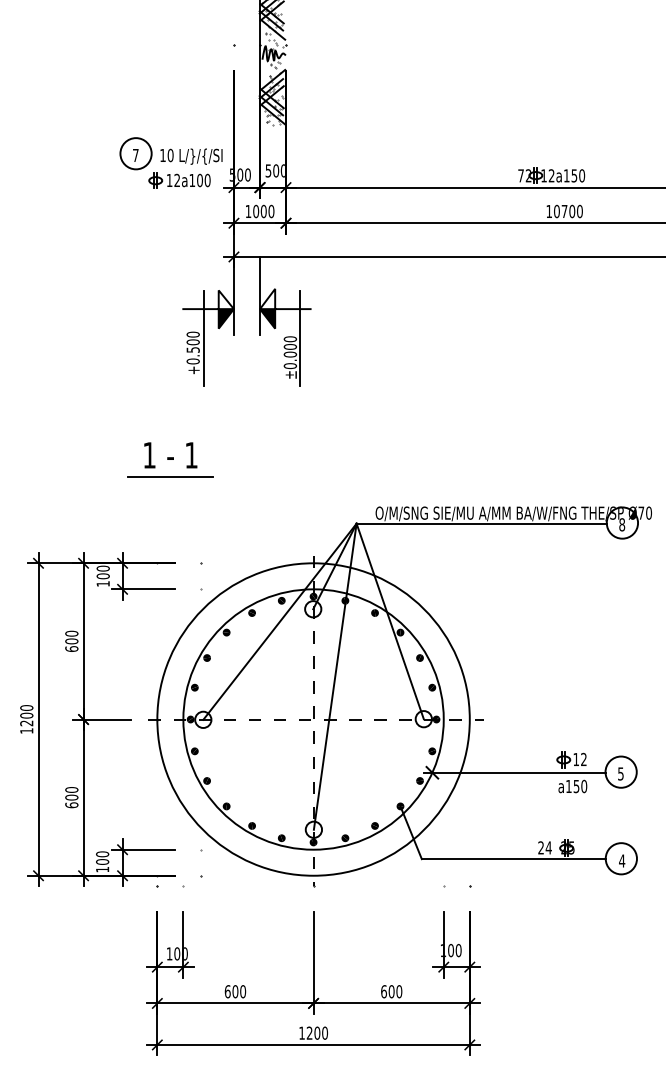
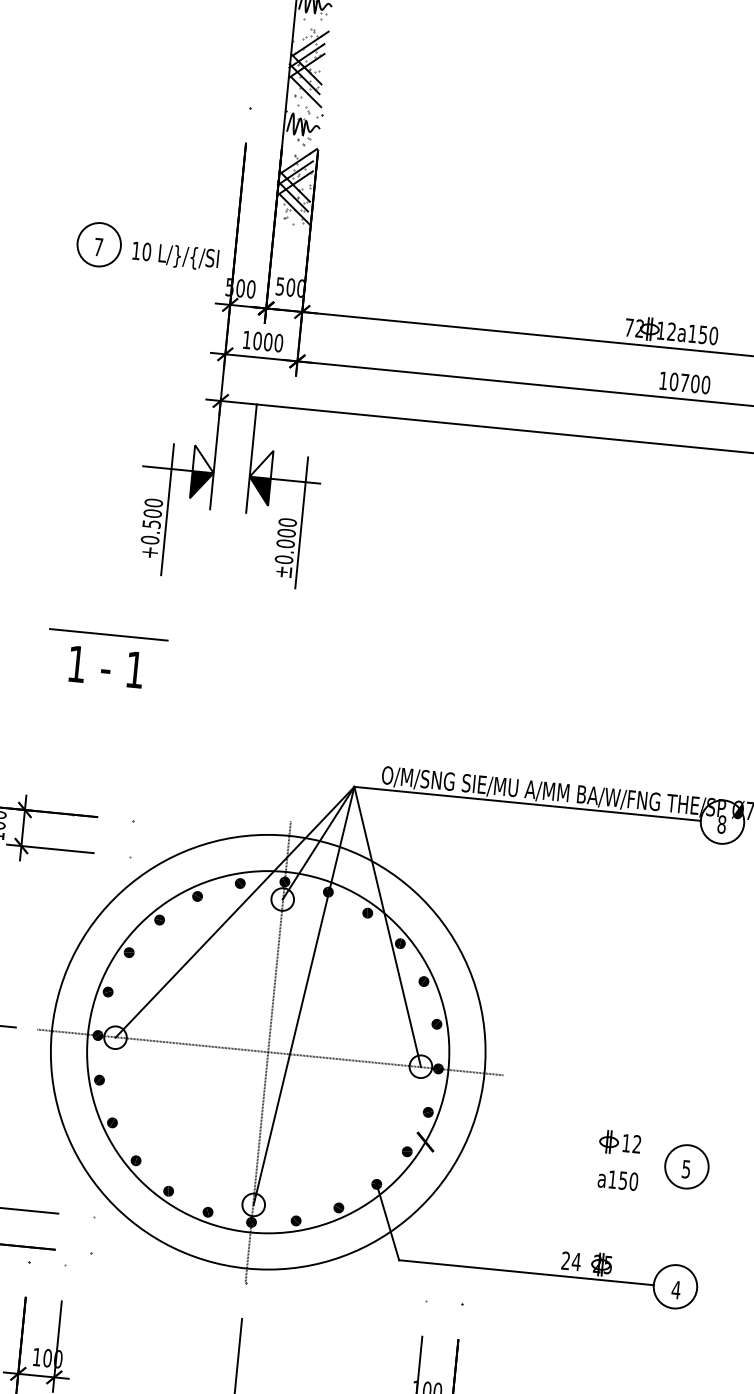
part: (179, 180) -> (155, 287), removed
line: (170, 476) -> (109, 634), moved
line: (514, 772) -> (539, 1152), removed

